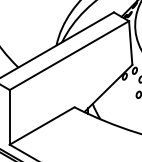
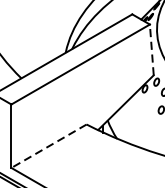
line: (130, 43) -> (151, 50), solid -> dashed
line: (41, 126) -> (48, 146), solid -> dashed

